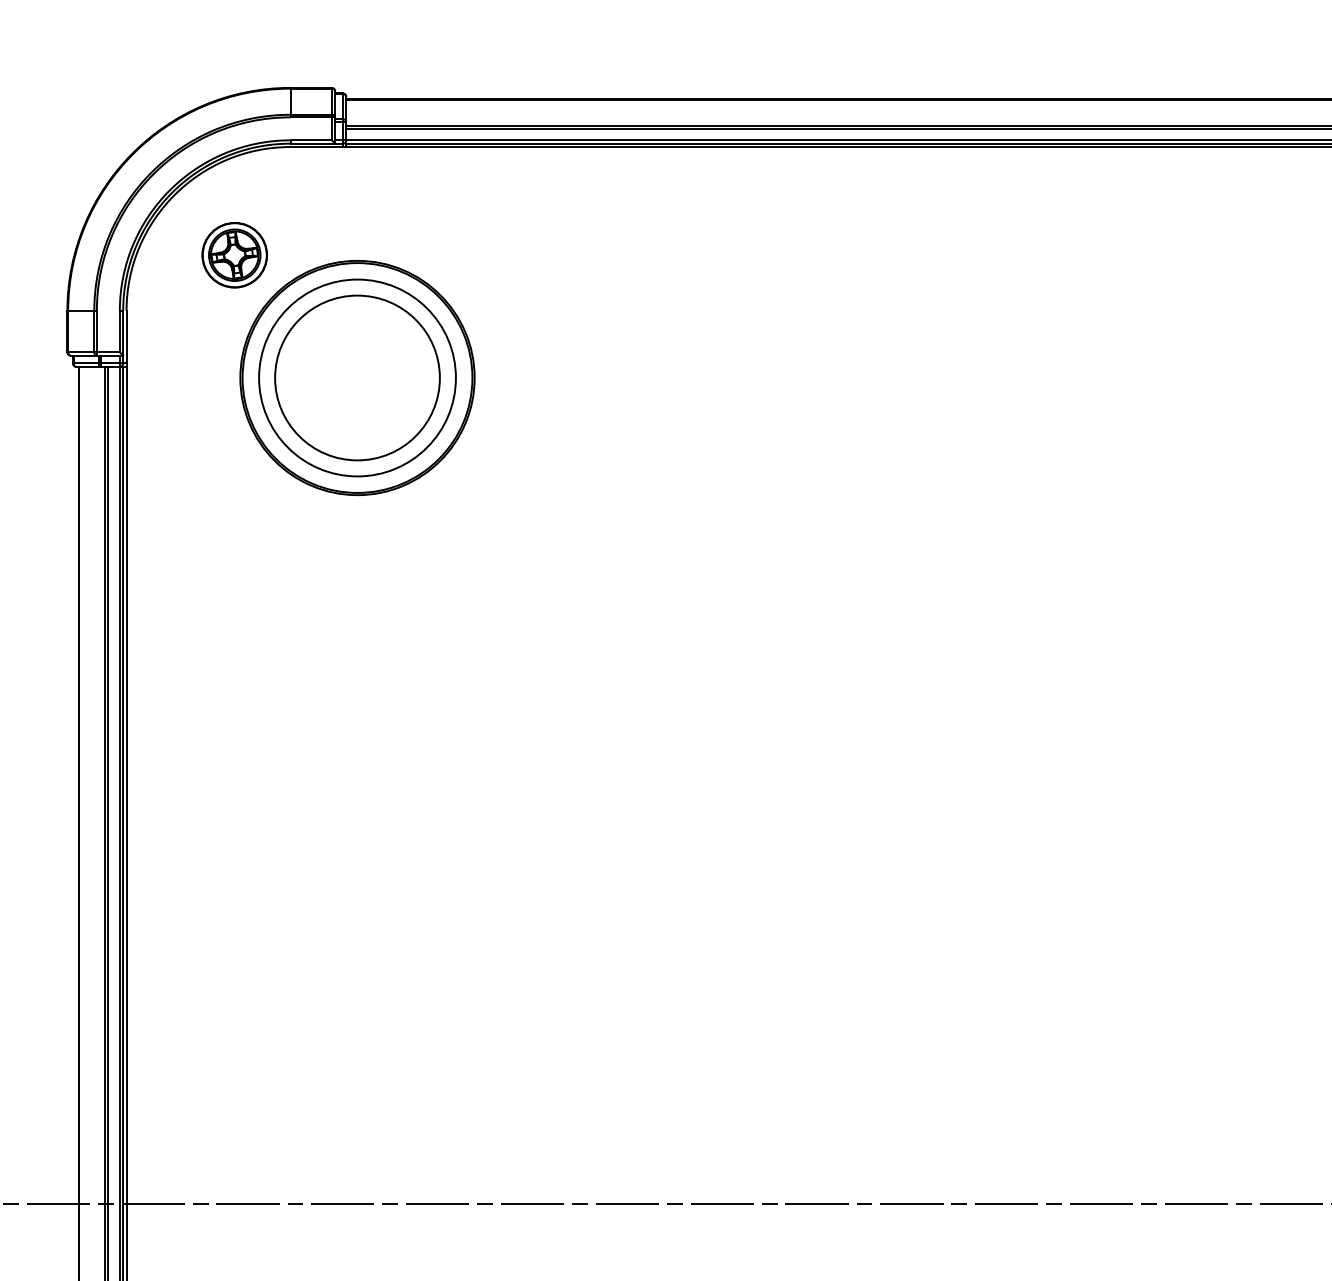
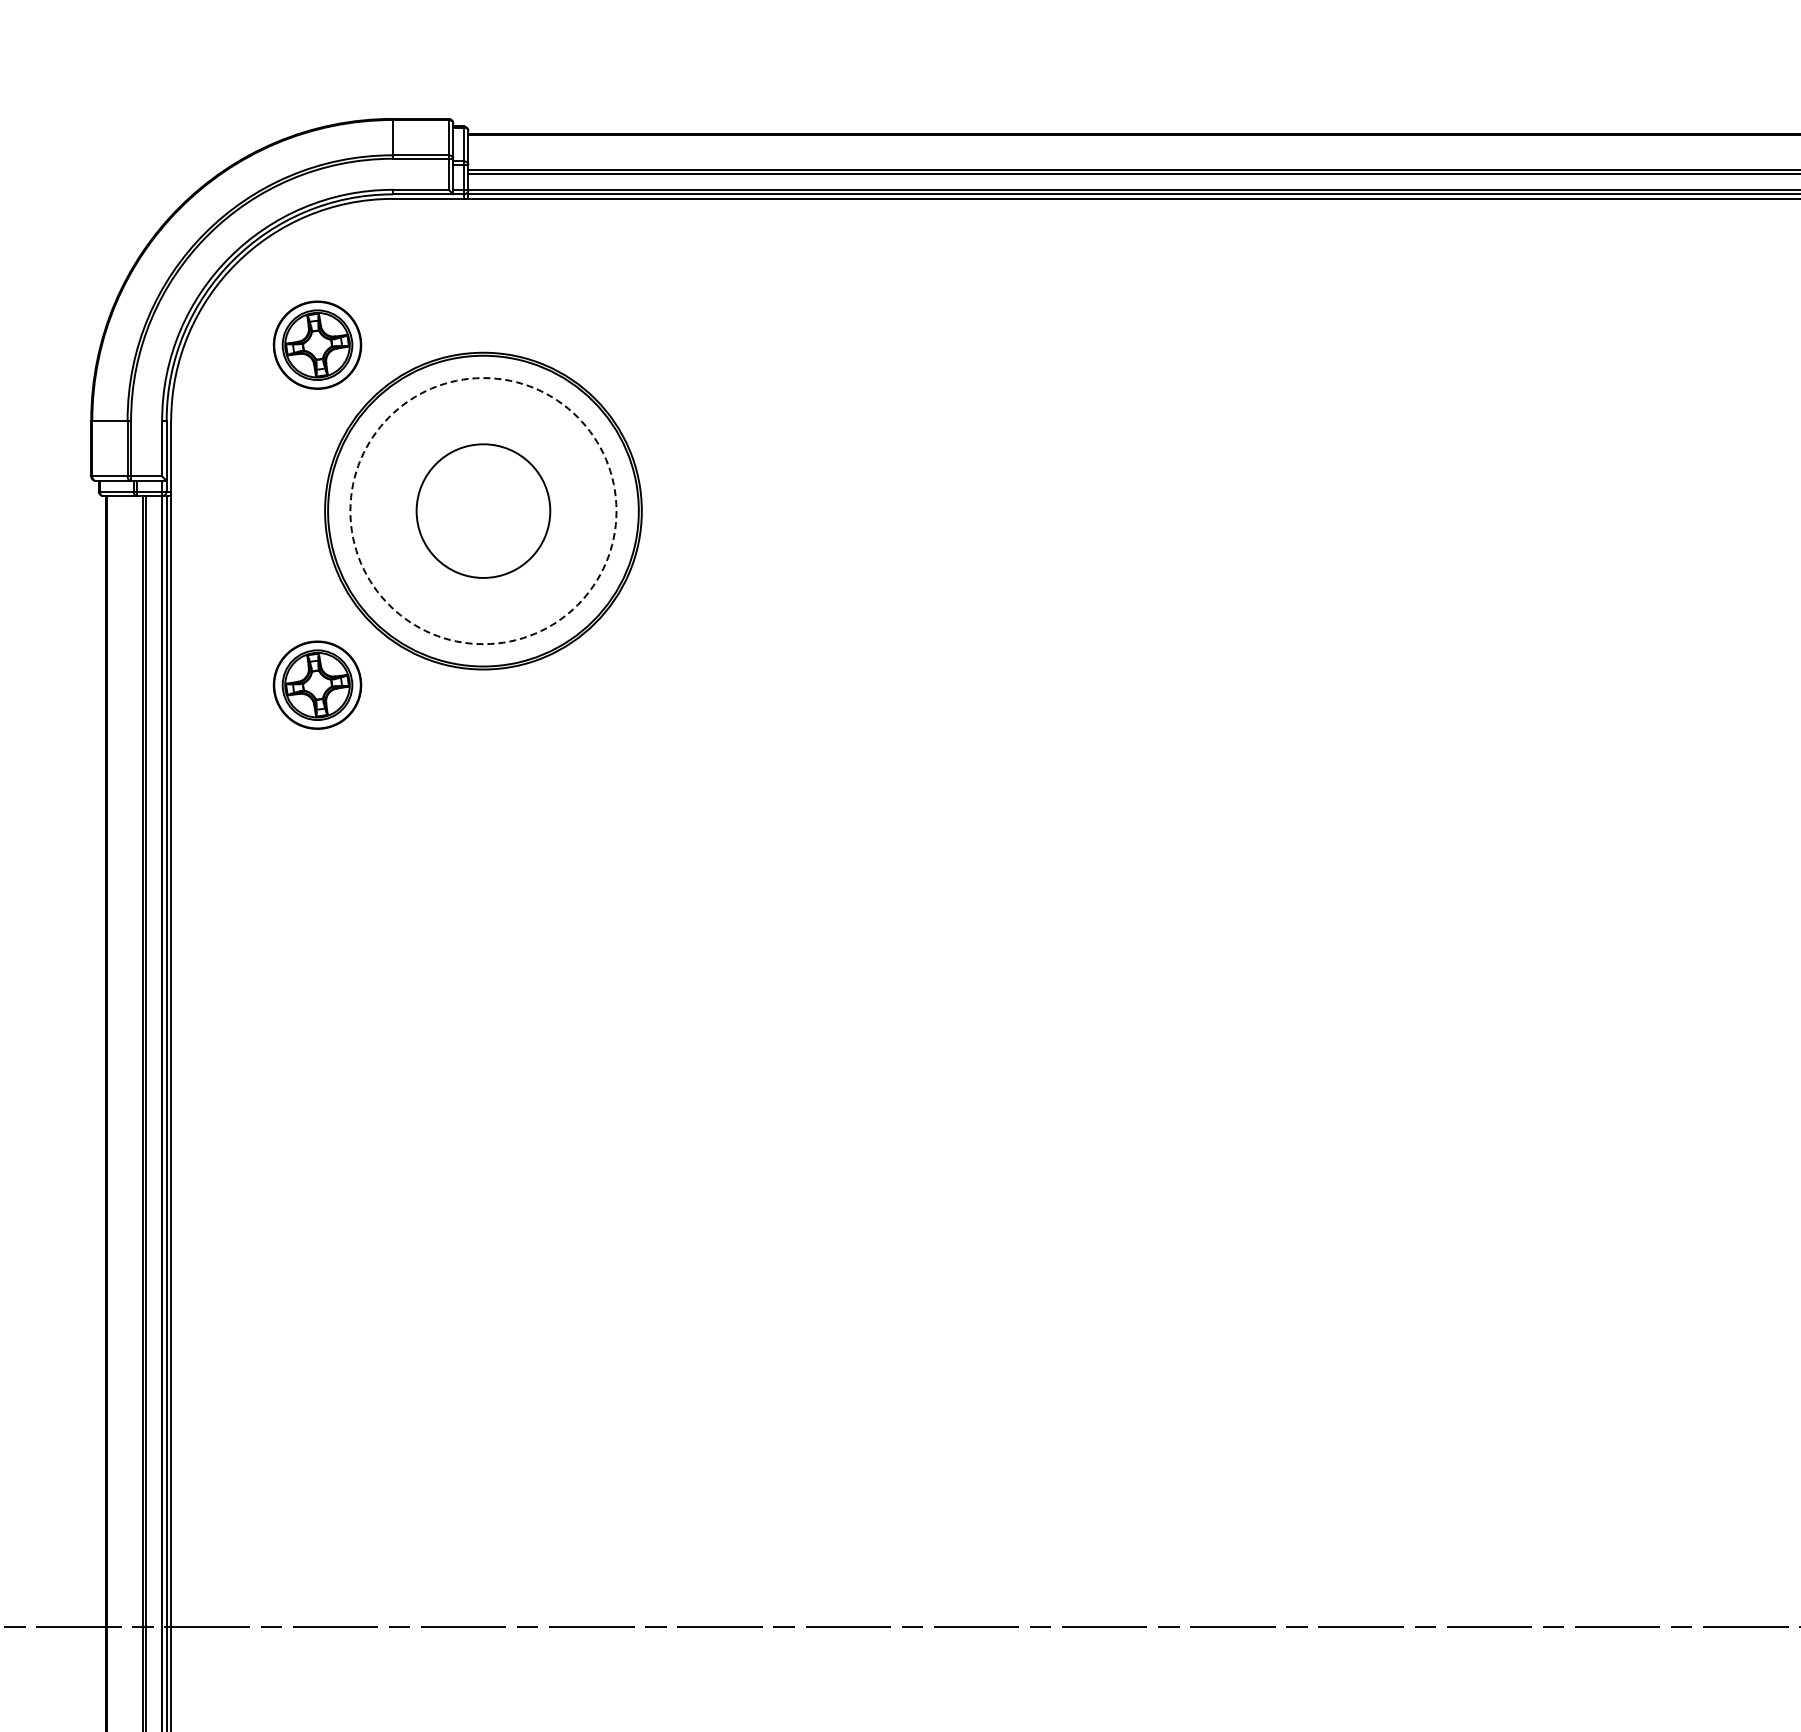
circle: (357, 377) -> (483, 510), size x0.6
circle: (357, 378) -> (483, 511), solid -> dashed
part: (234, 506) -> (317, 684), added

